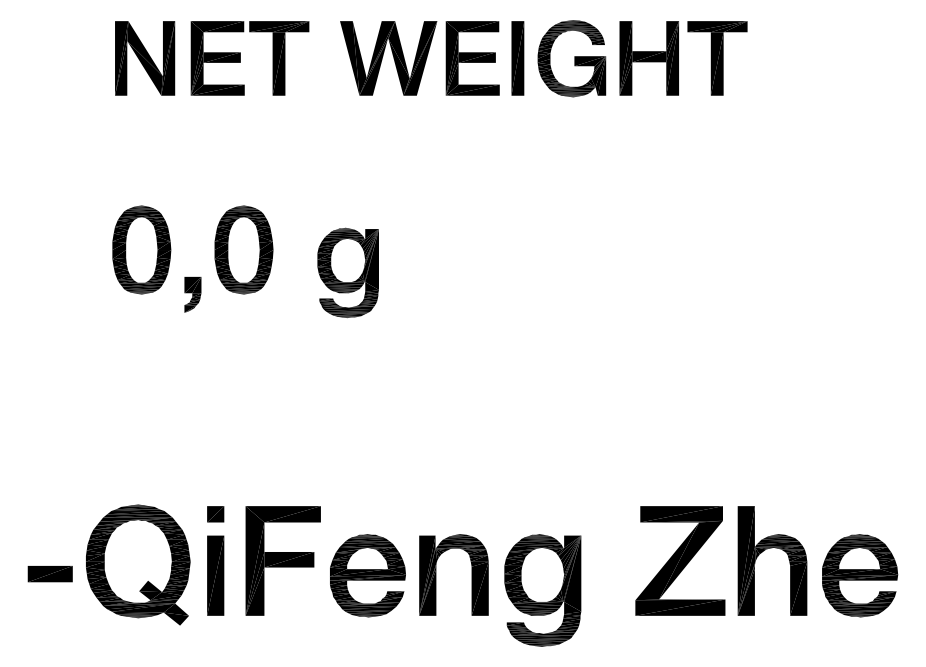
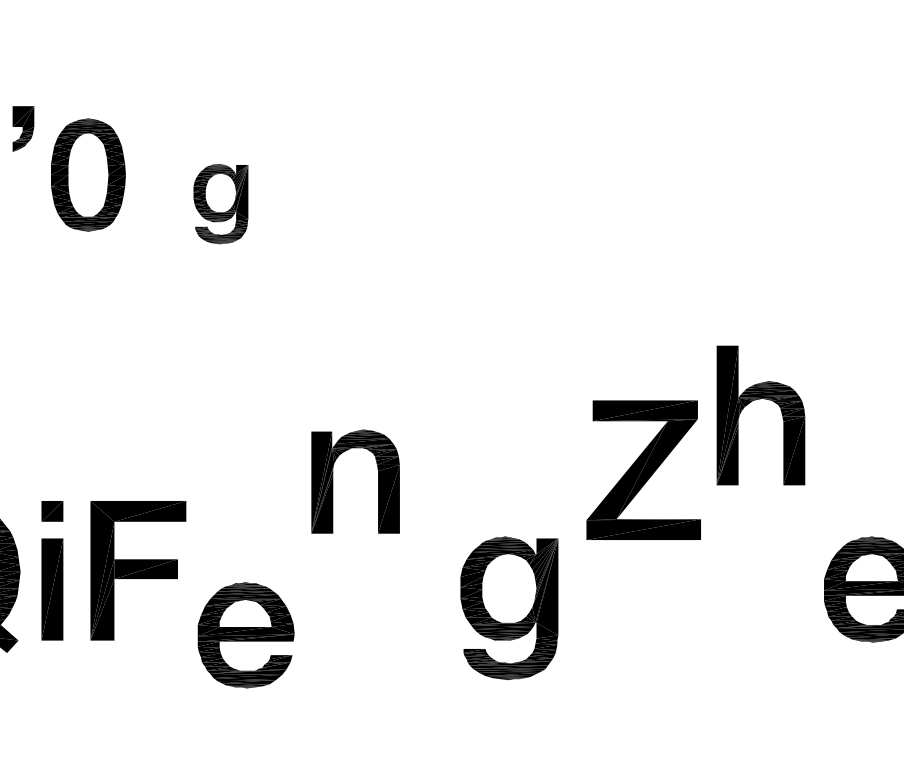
part: (347, 272) -> (220, 203), size x0.7
part: (192, 294) -> (22, 128), moved
part: (772, 548) -> (760, 399), moved
part: (680, 560) -> (643, 469), moved
part: (436, 574) -> (333, 481), moved
part: (367, 575) -> (245, 635), moved
part: (542, 590) -> (508, 608), moved

